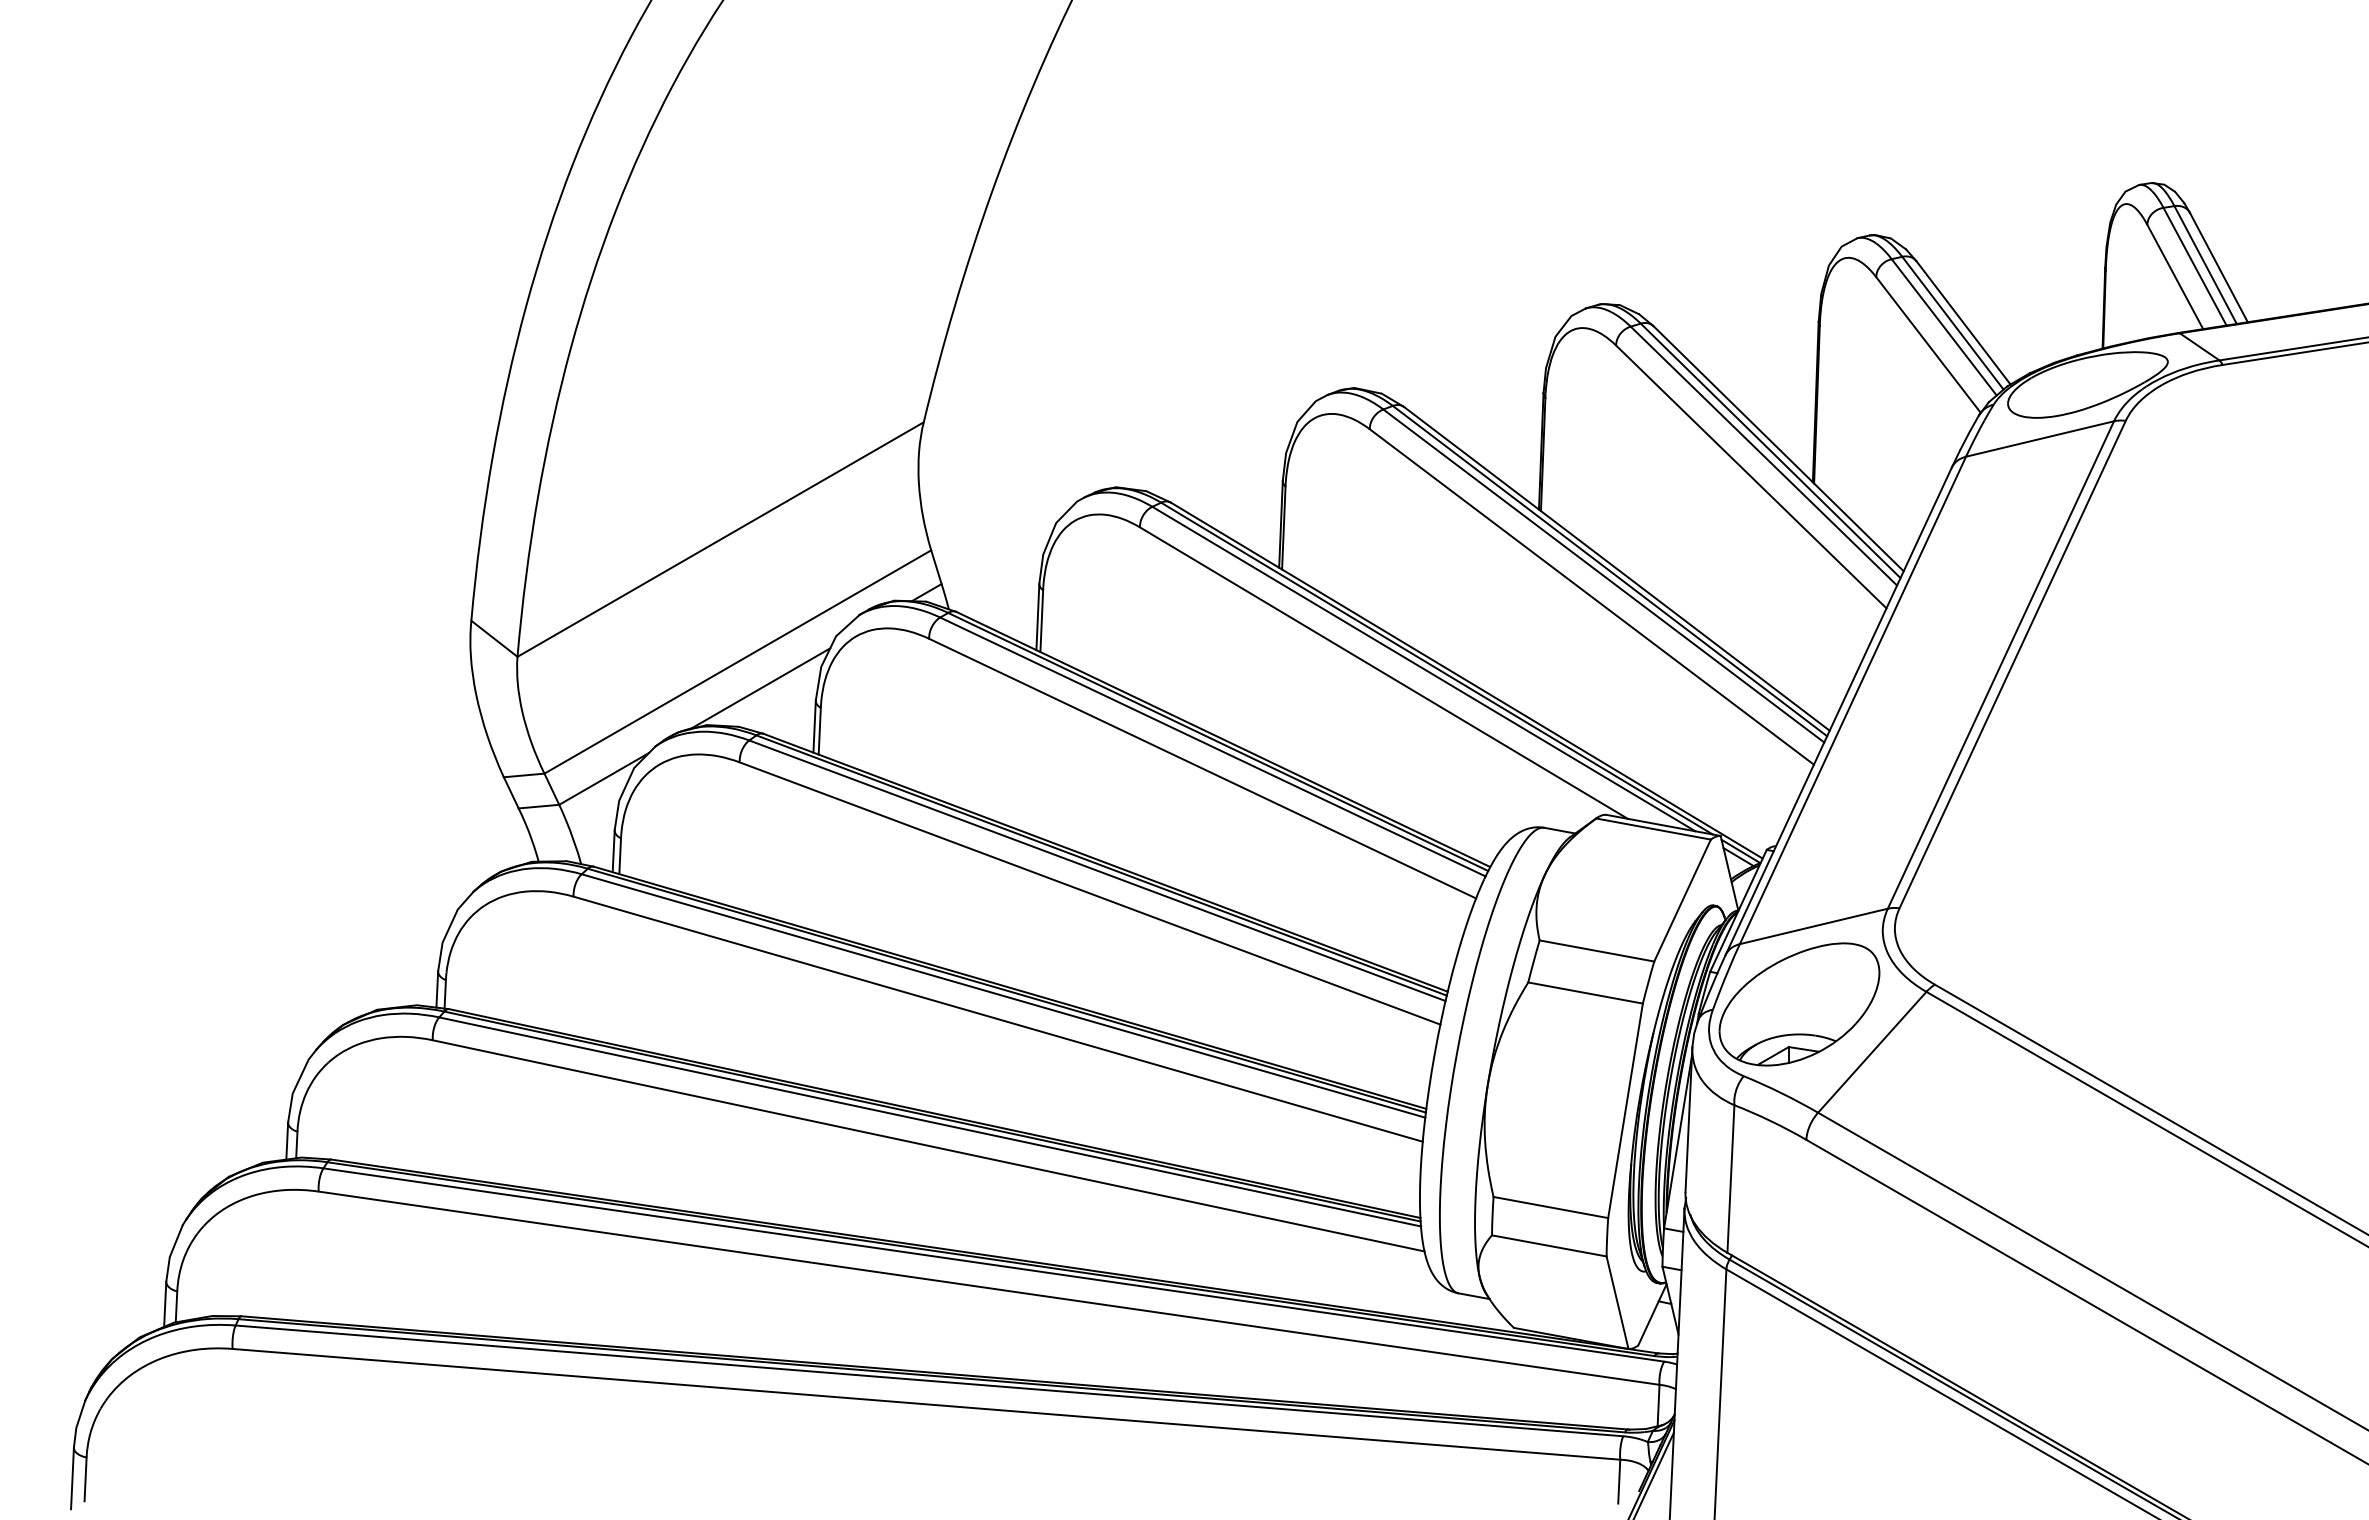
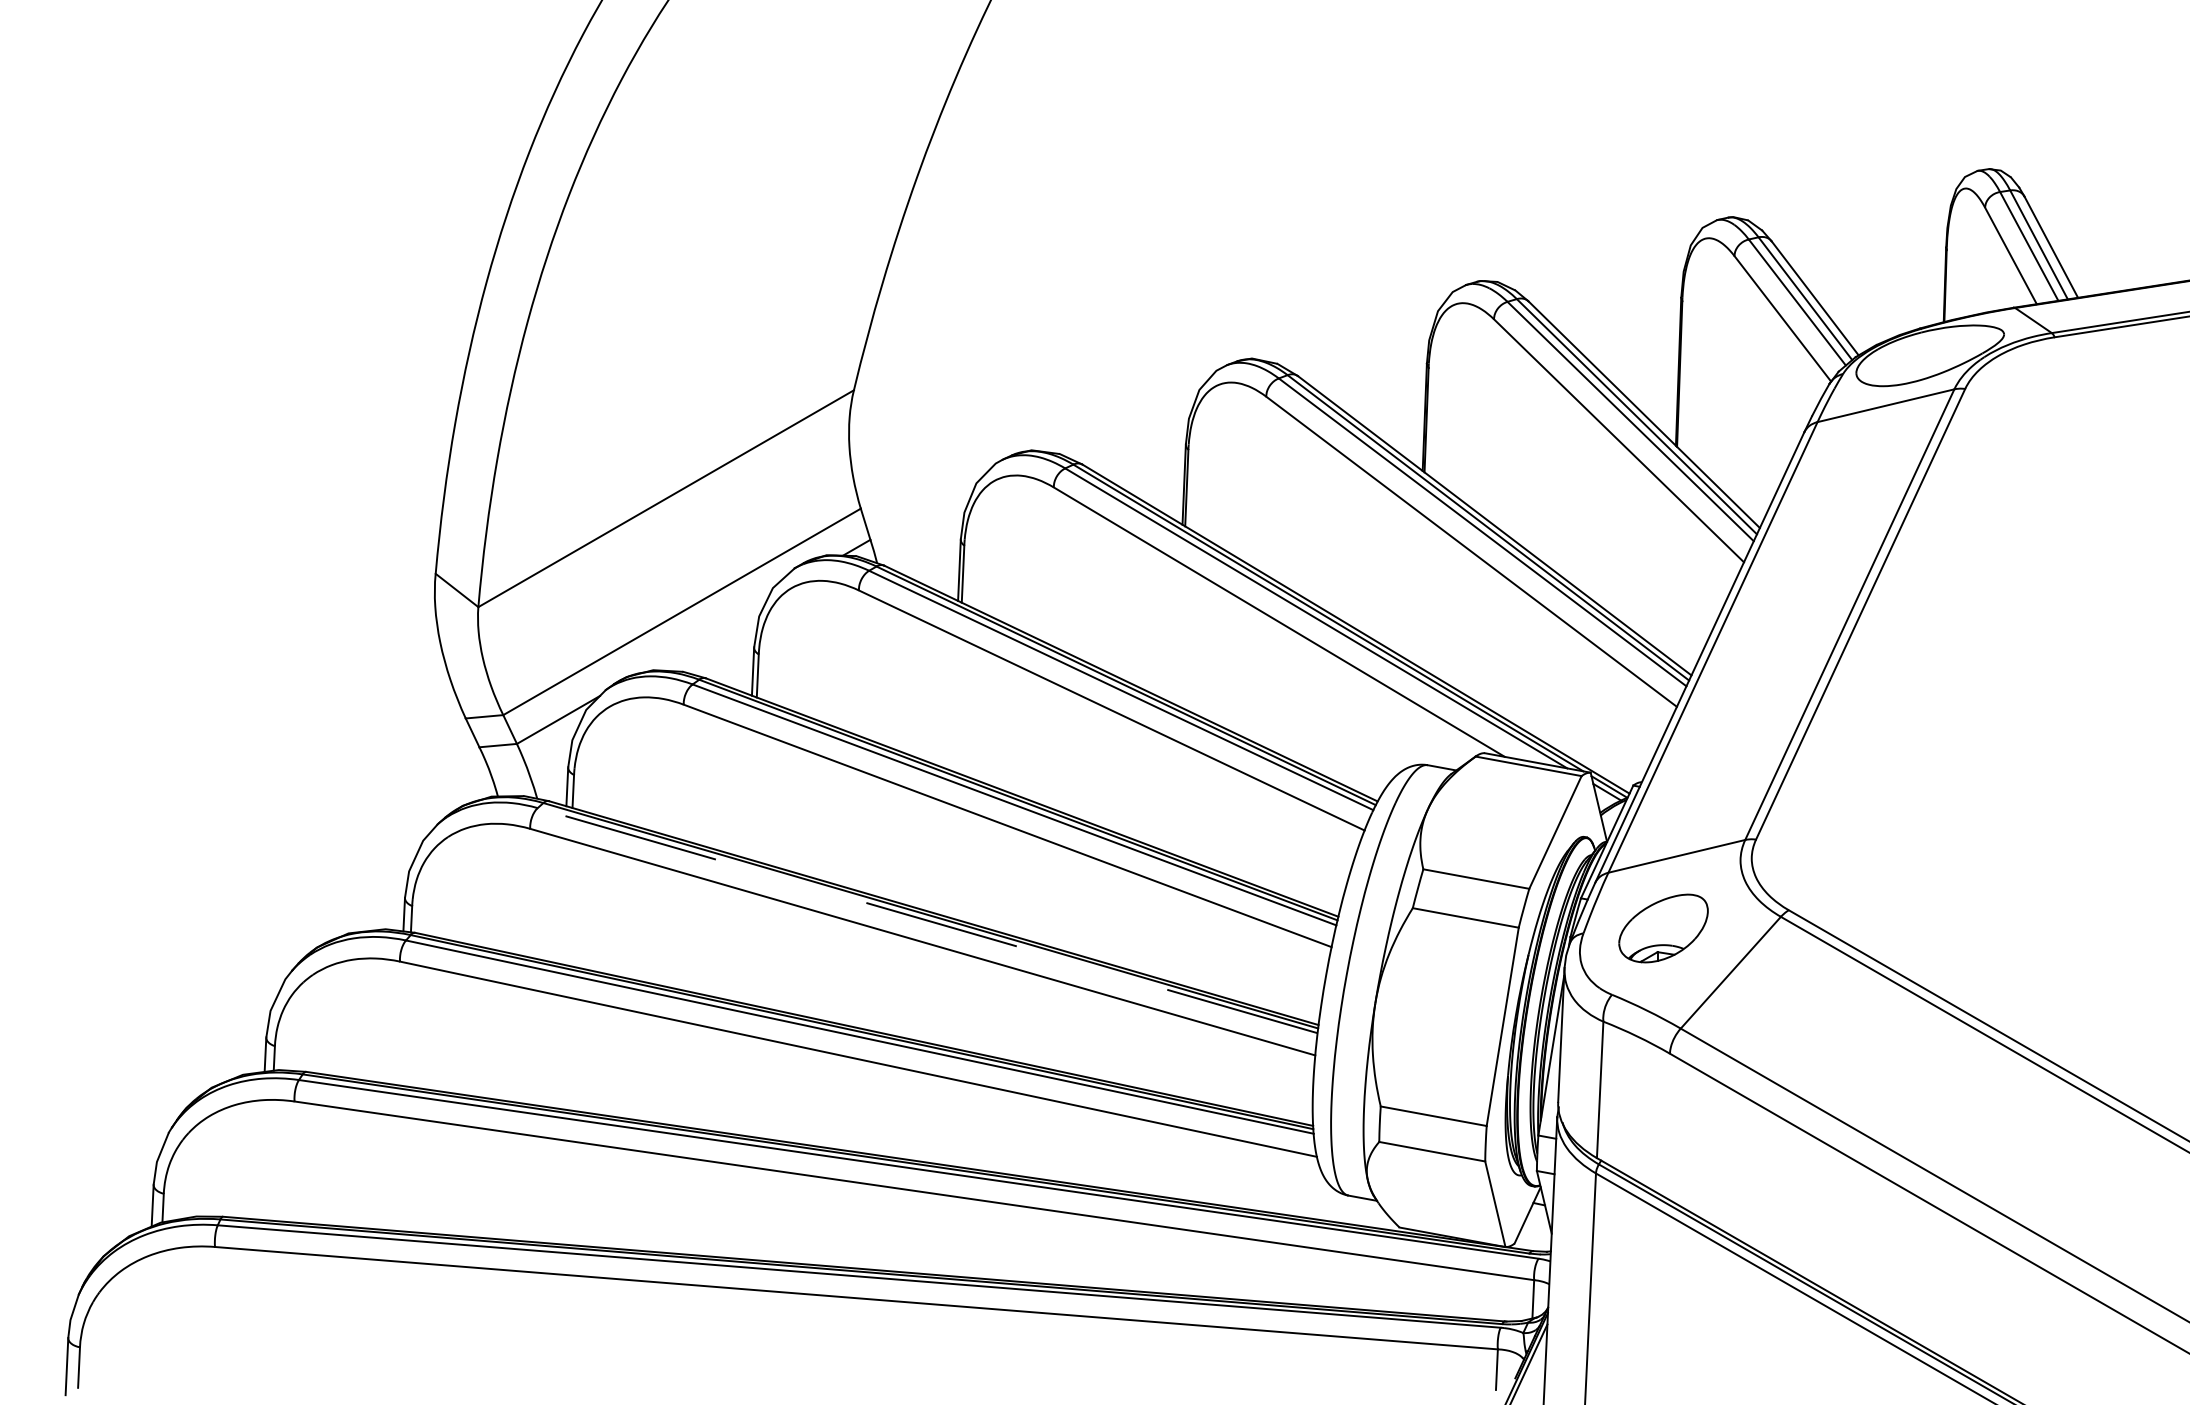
line: (759, 688) -> (702, 636), removed
line: (1003, 995) -> (927, 920), solid -> dashed
part: (1799, 1004) -> (1663, 928), size x0.6

